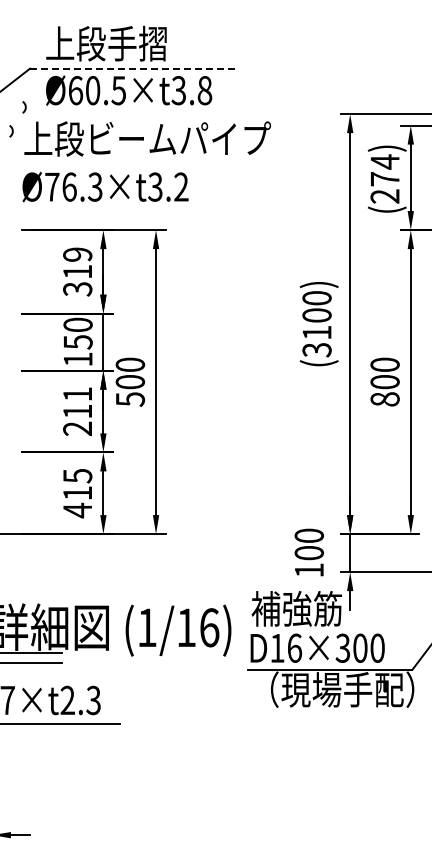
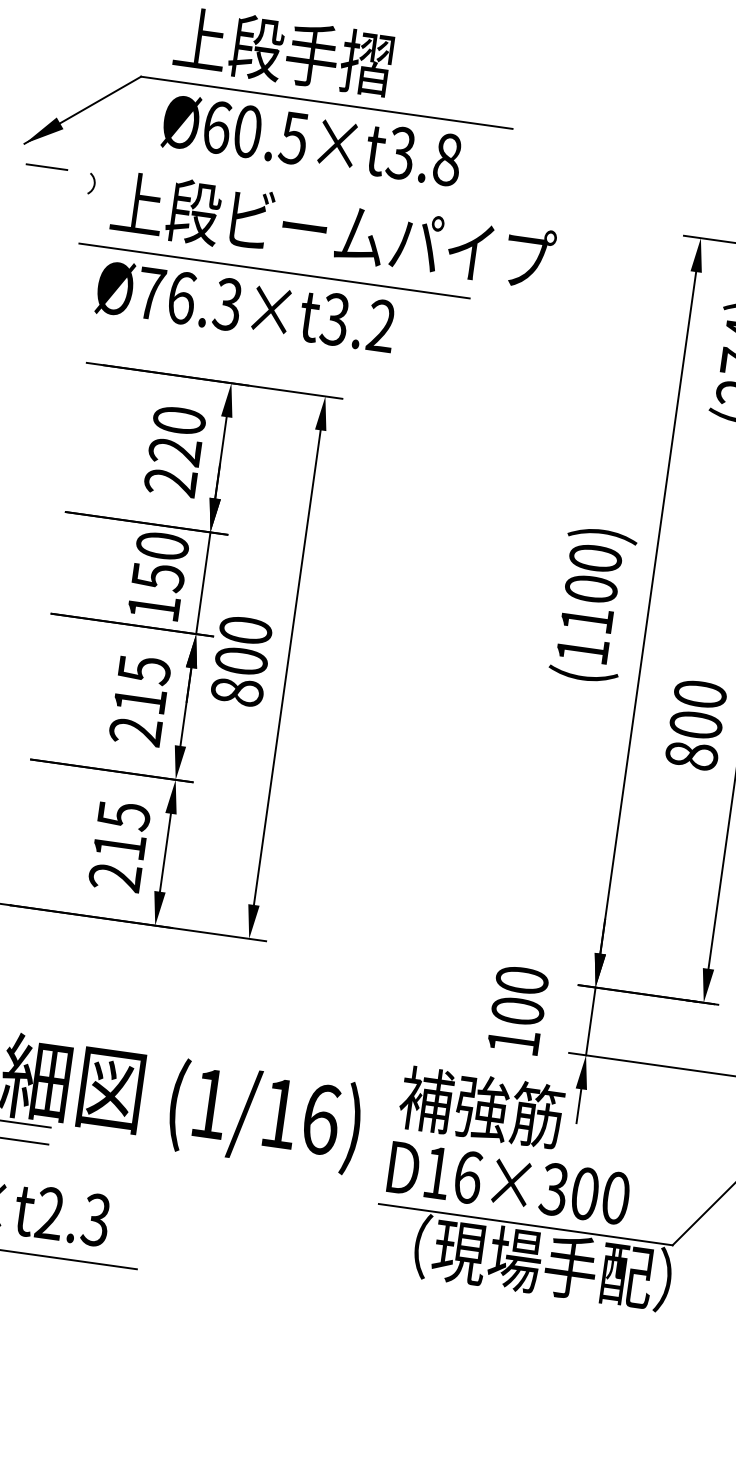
line: (134, 68) -> (327, 102), dashed -> solid
arc: (24, 107) -> (121, 144), removed
line: (118, 165) -> (274, 271), added
text: (77, 271) -> (174, 450), 319 -> 220
text: (316, 350) -> (581, 651), (3100) -> (1100)
text: (77, 394) -> (144, 670), 211 -> 215
text: (129, 399) -> (235, 692), 500 -> 800
text: (77, 510) -> (114, 877), 415 -> 215

